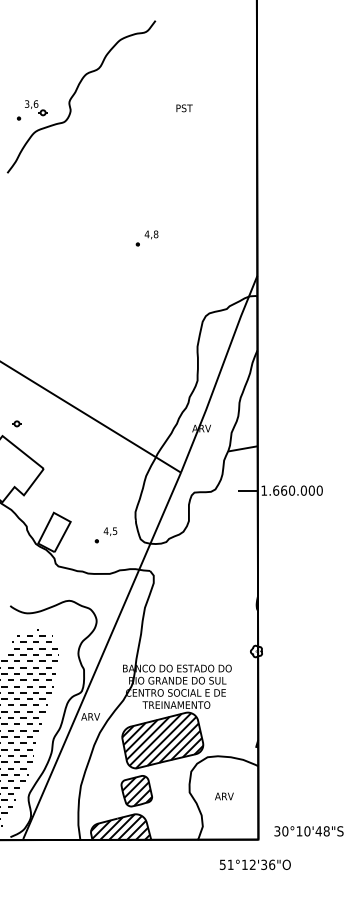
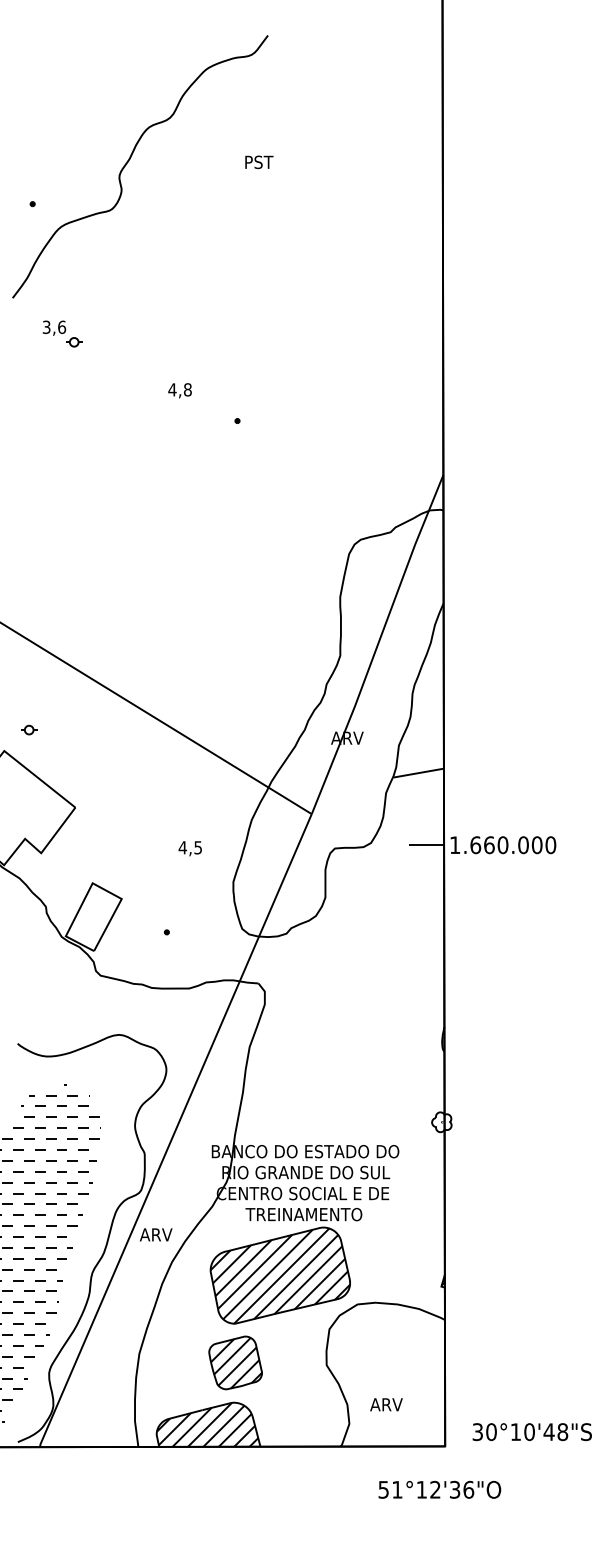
part: (36, 108) -> (62, 334), moved
text: (184, 108) -> (259, 162), moved
text: (151, 234) -> (179, 390), moved
text: (110, 531) -> (190, 848), moved
text: (224, 796) -> (386, 1404), moved

